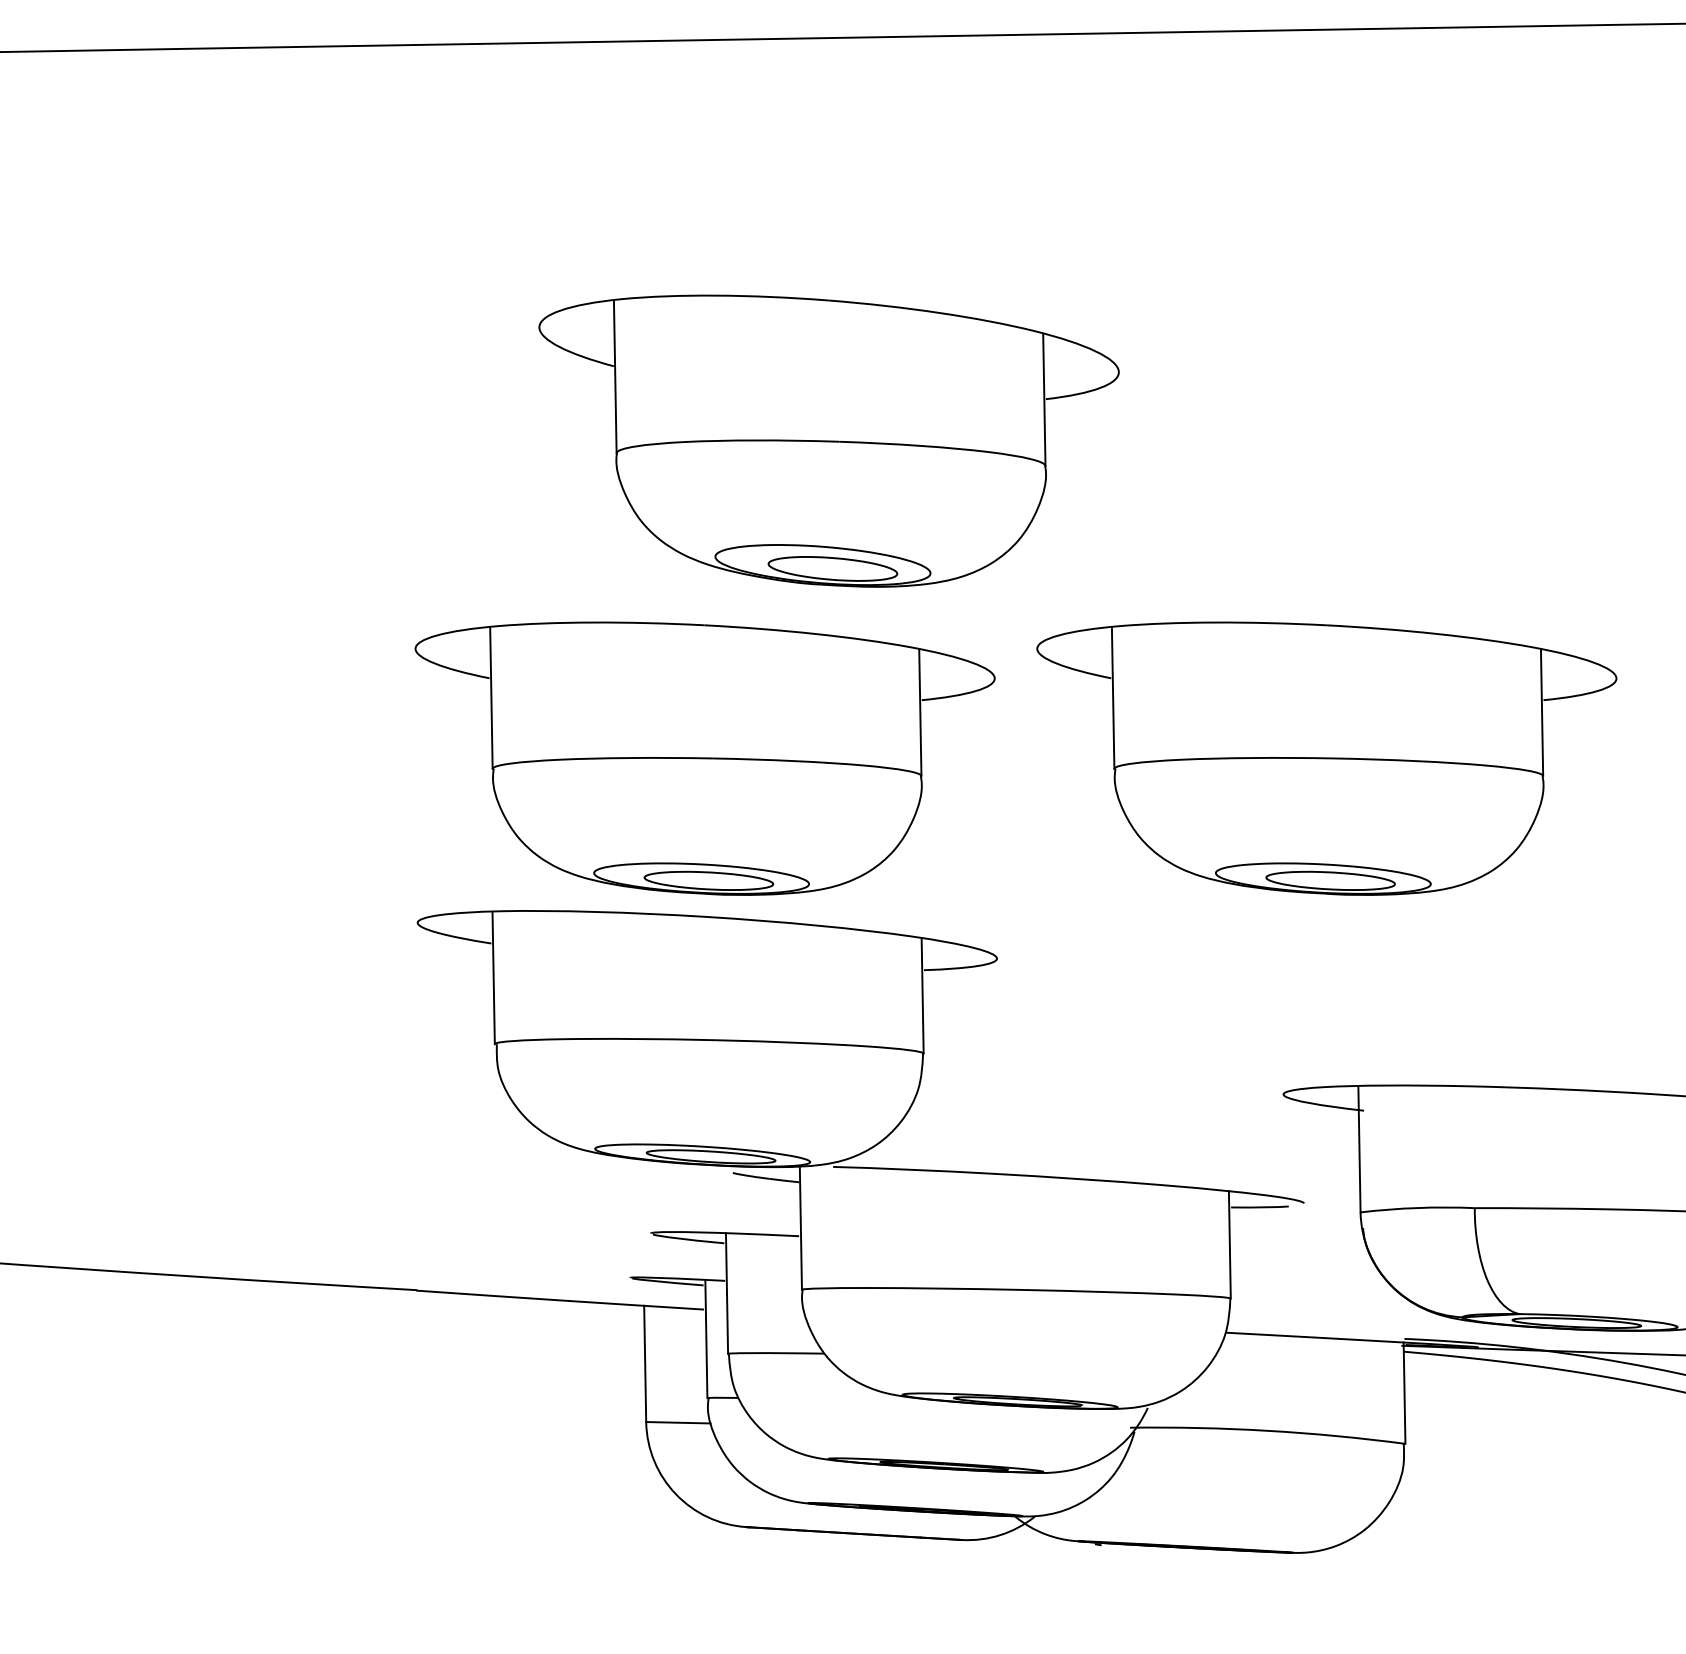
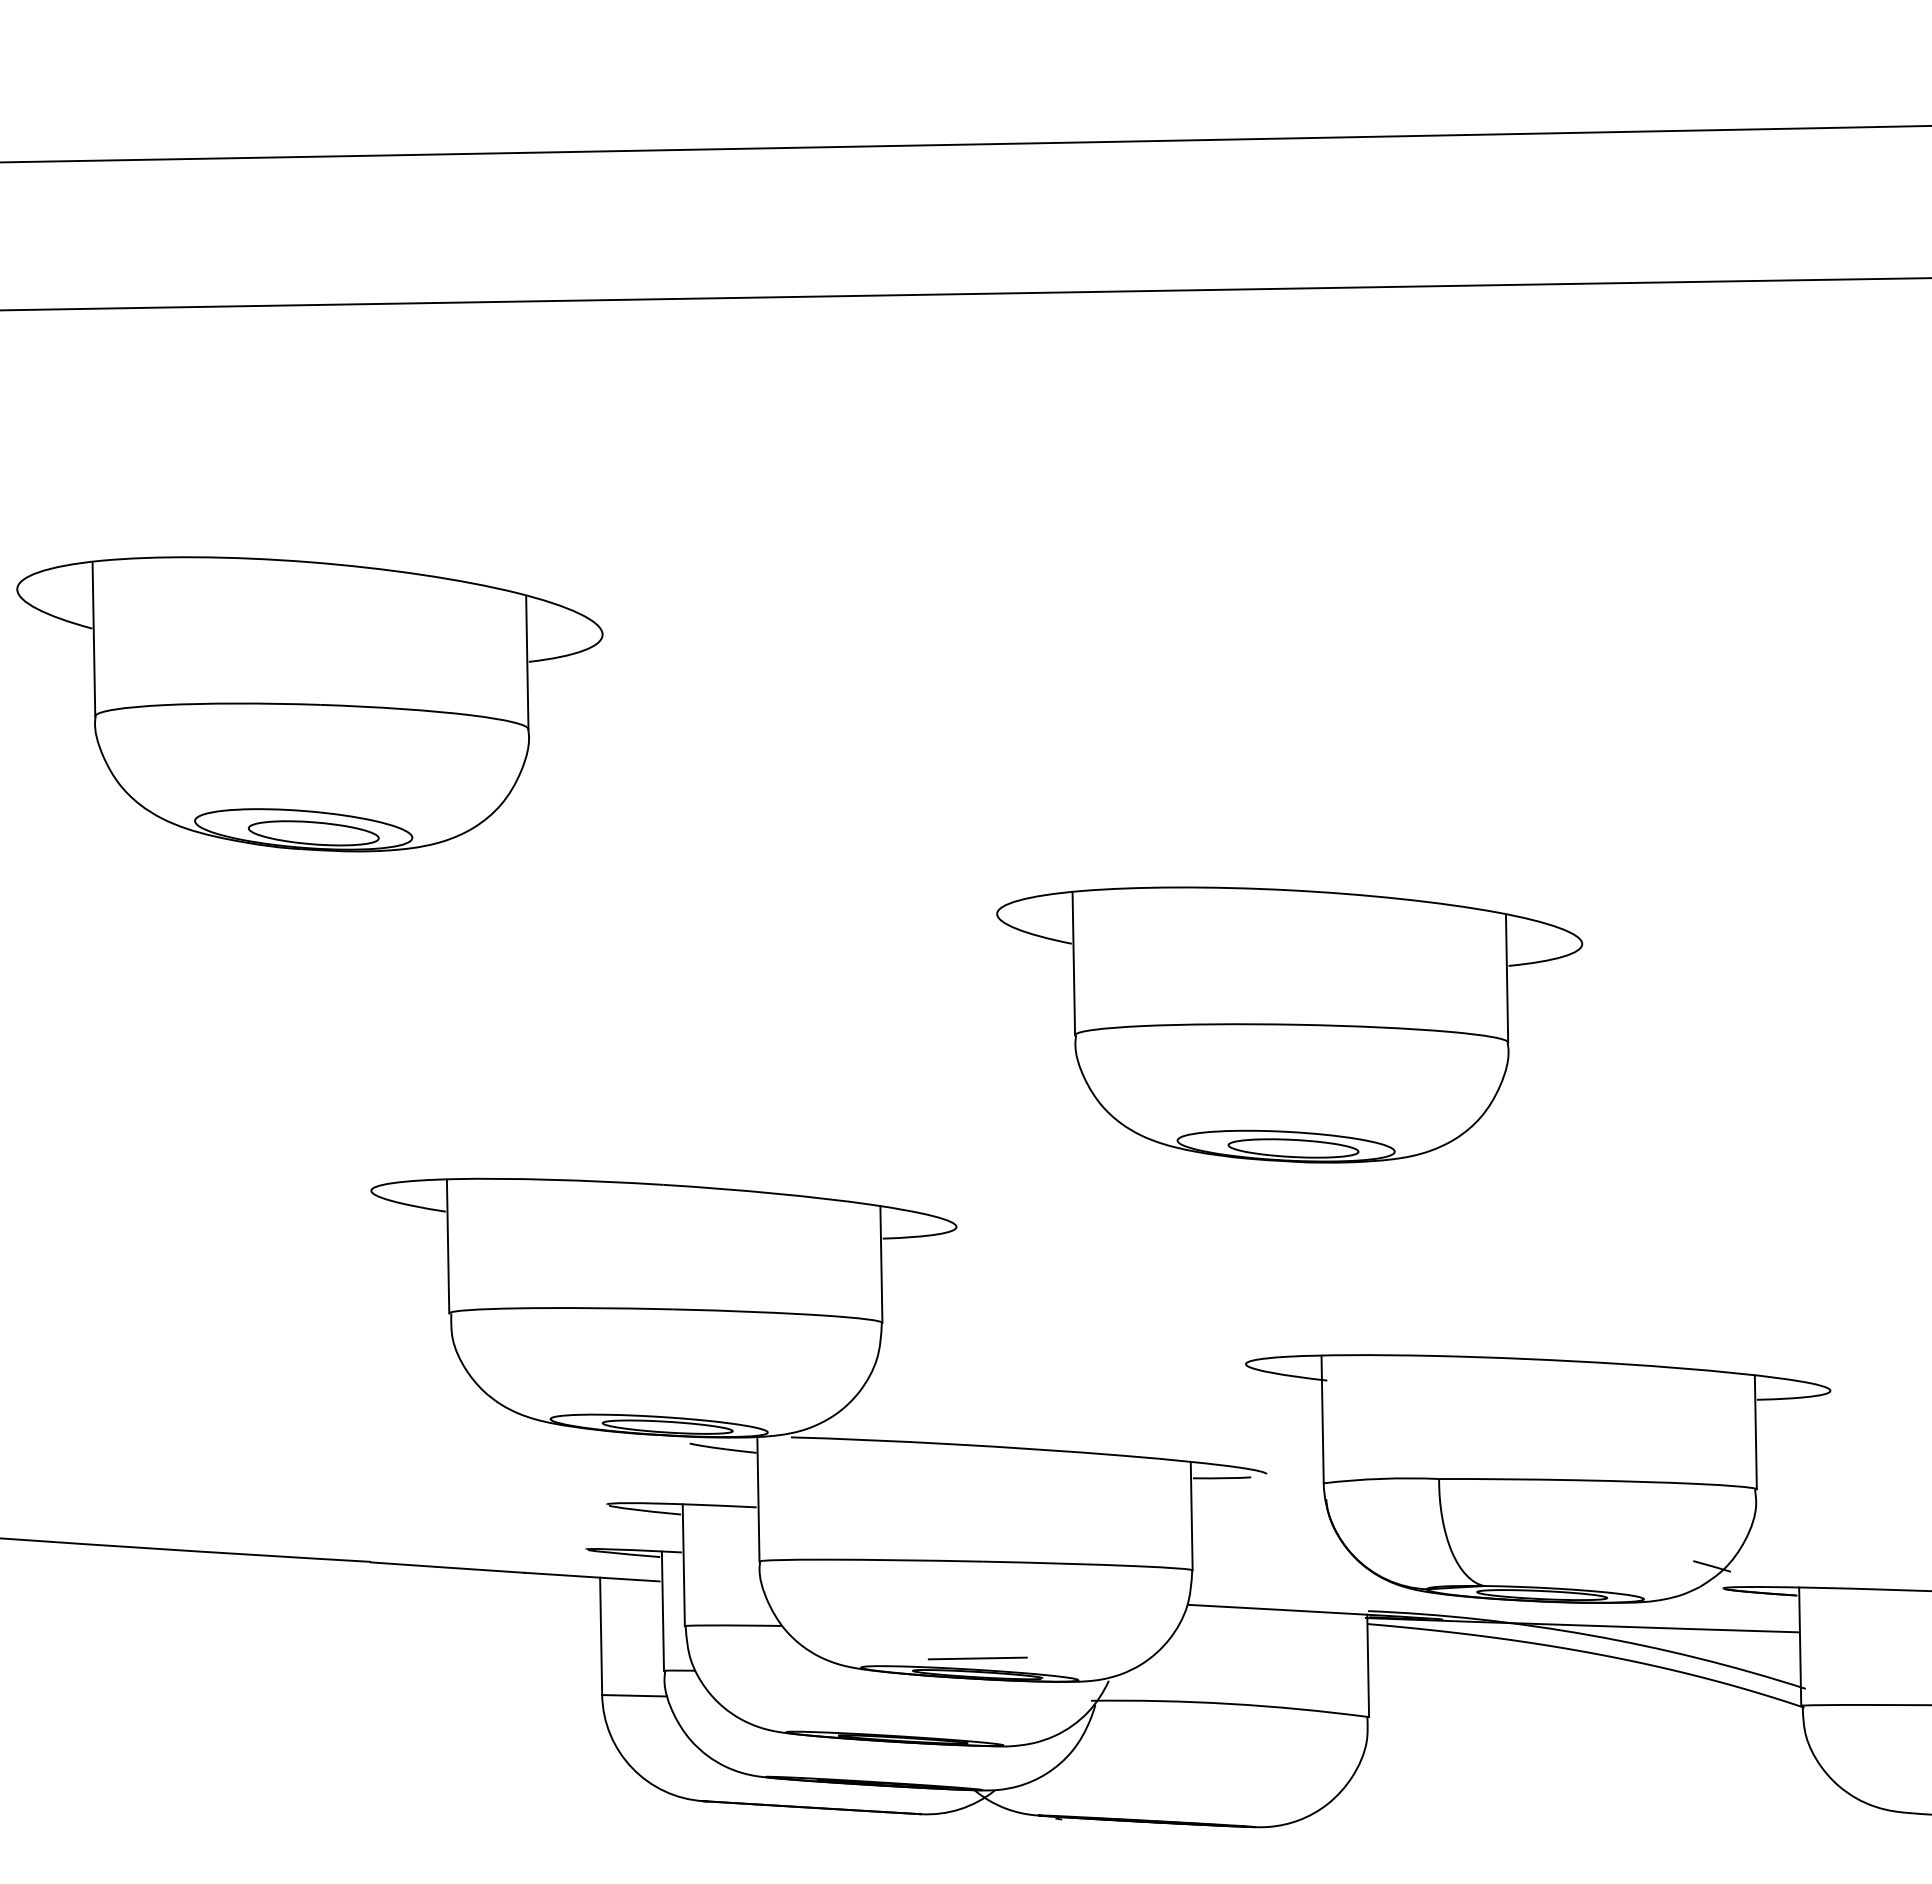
part: (828, 441) -> (309, 704), moved
part: (704, 758) -> (661, 1024), removed
line: (1017, 1385) -> (977, 1658), added

